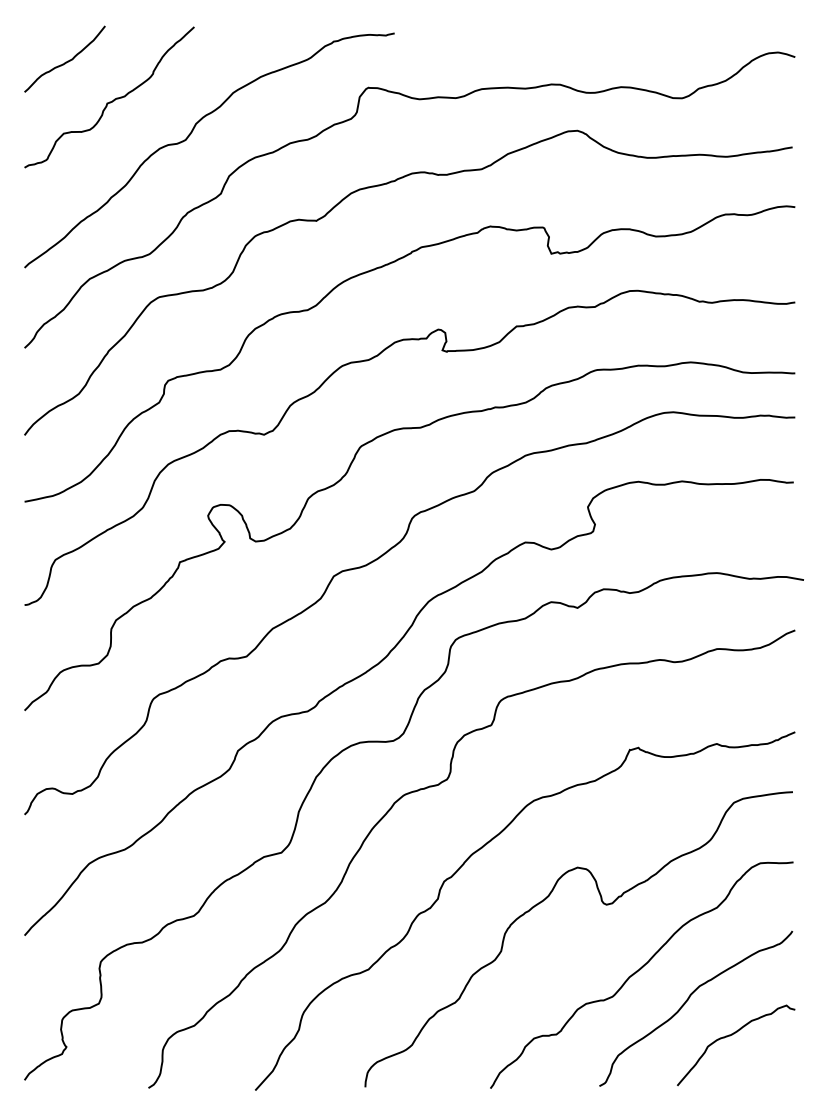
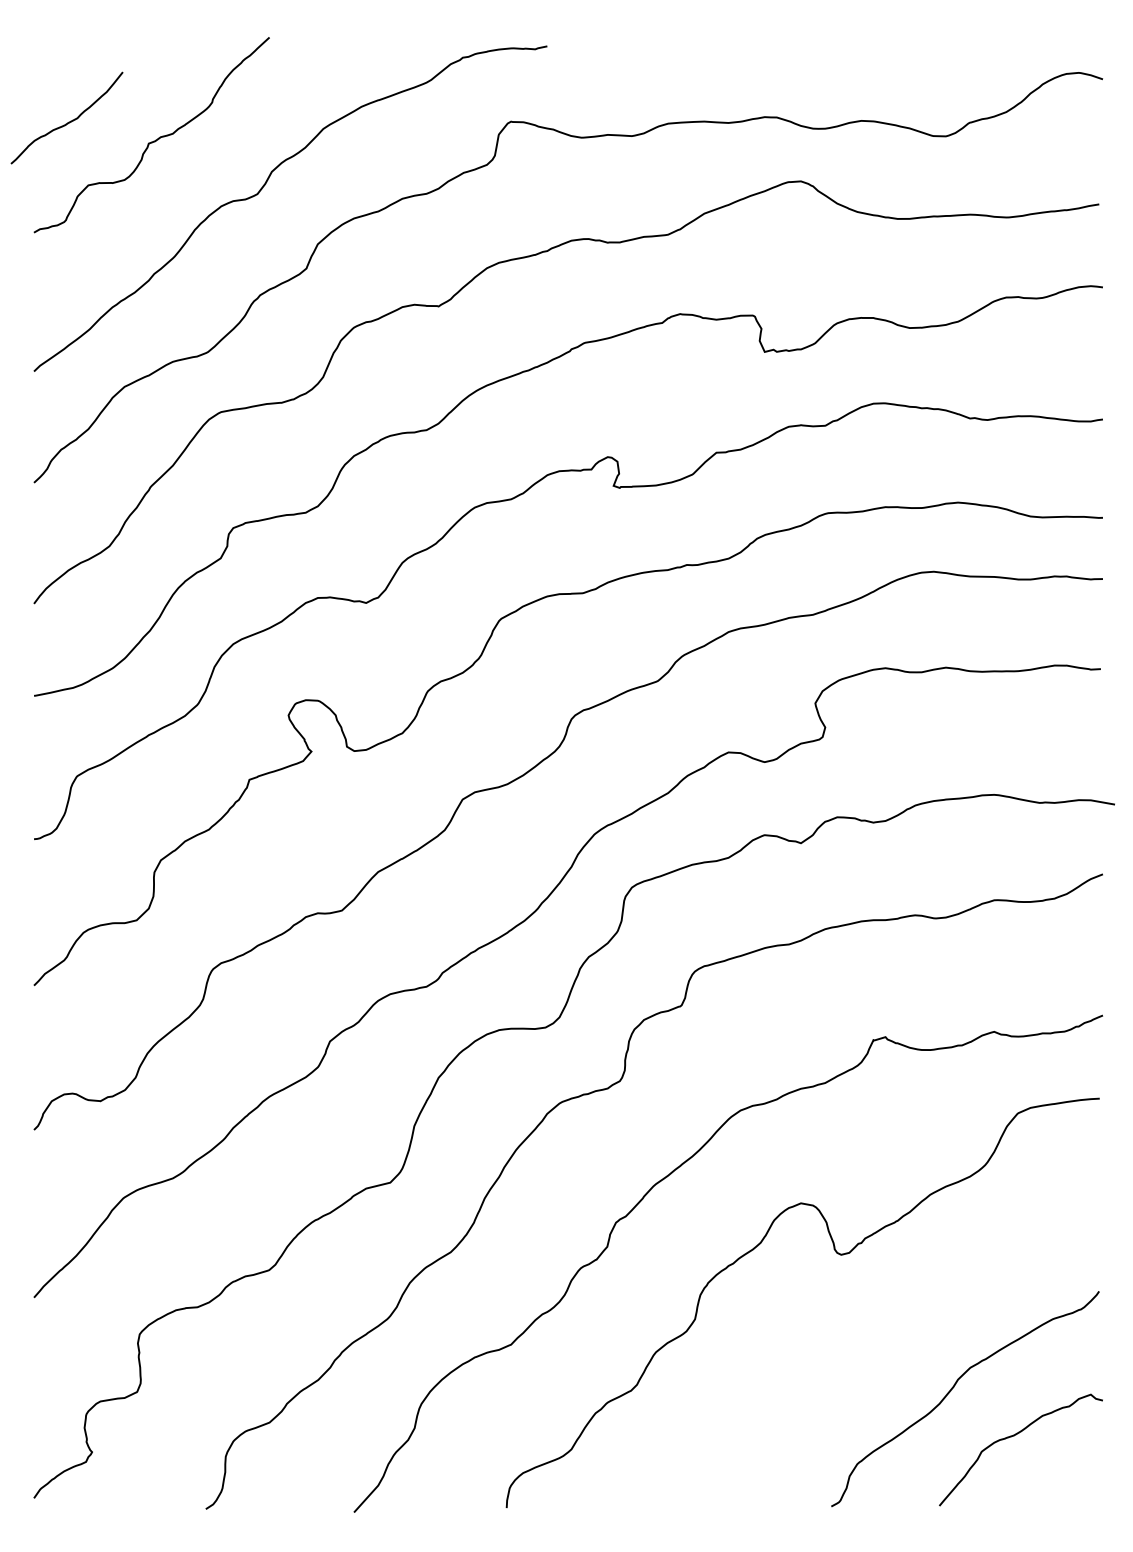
curve: (67, 60) -> (70, 120), moved
curve: (638, 971) -> (885, 1347), removed

